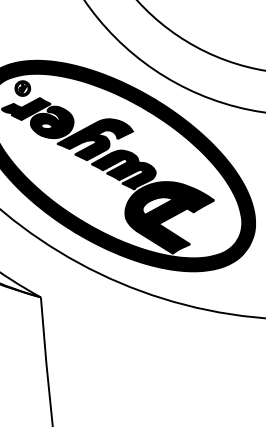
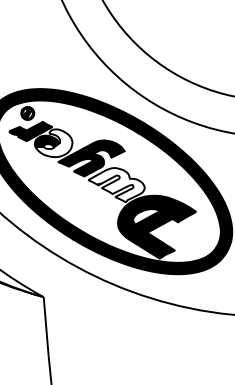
fill: (52, 122) -> (53, 143), removed
fill: (123, 170) -> (116, 185), removed

